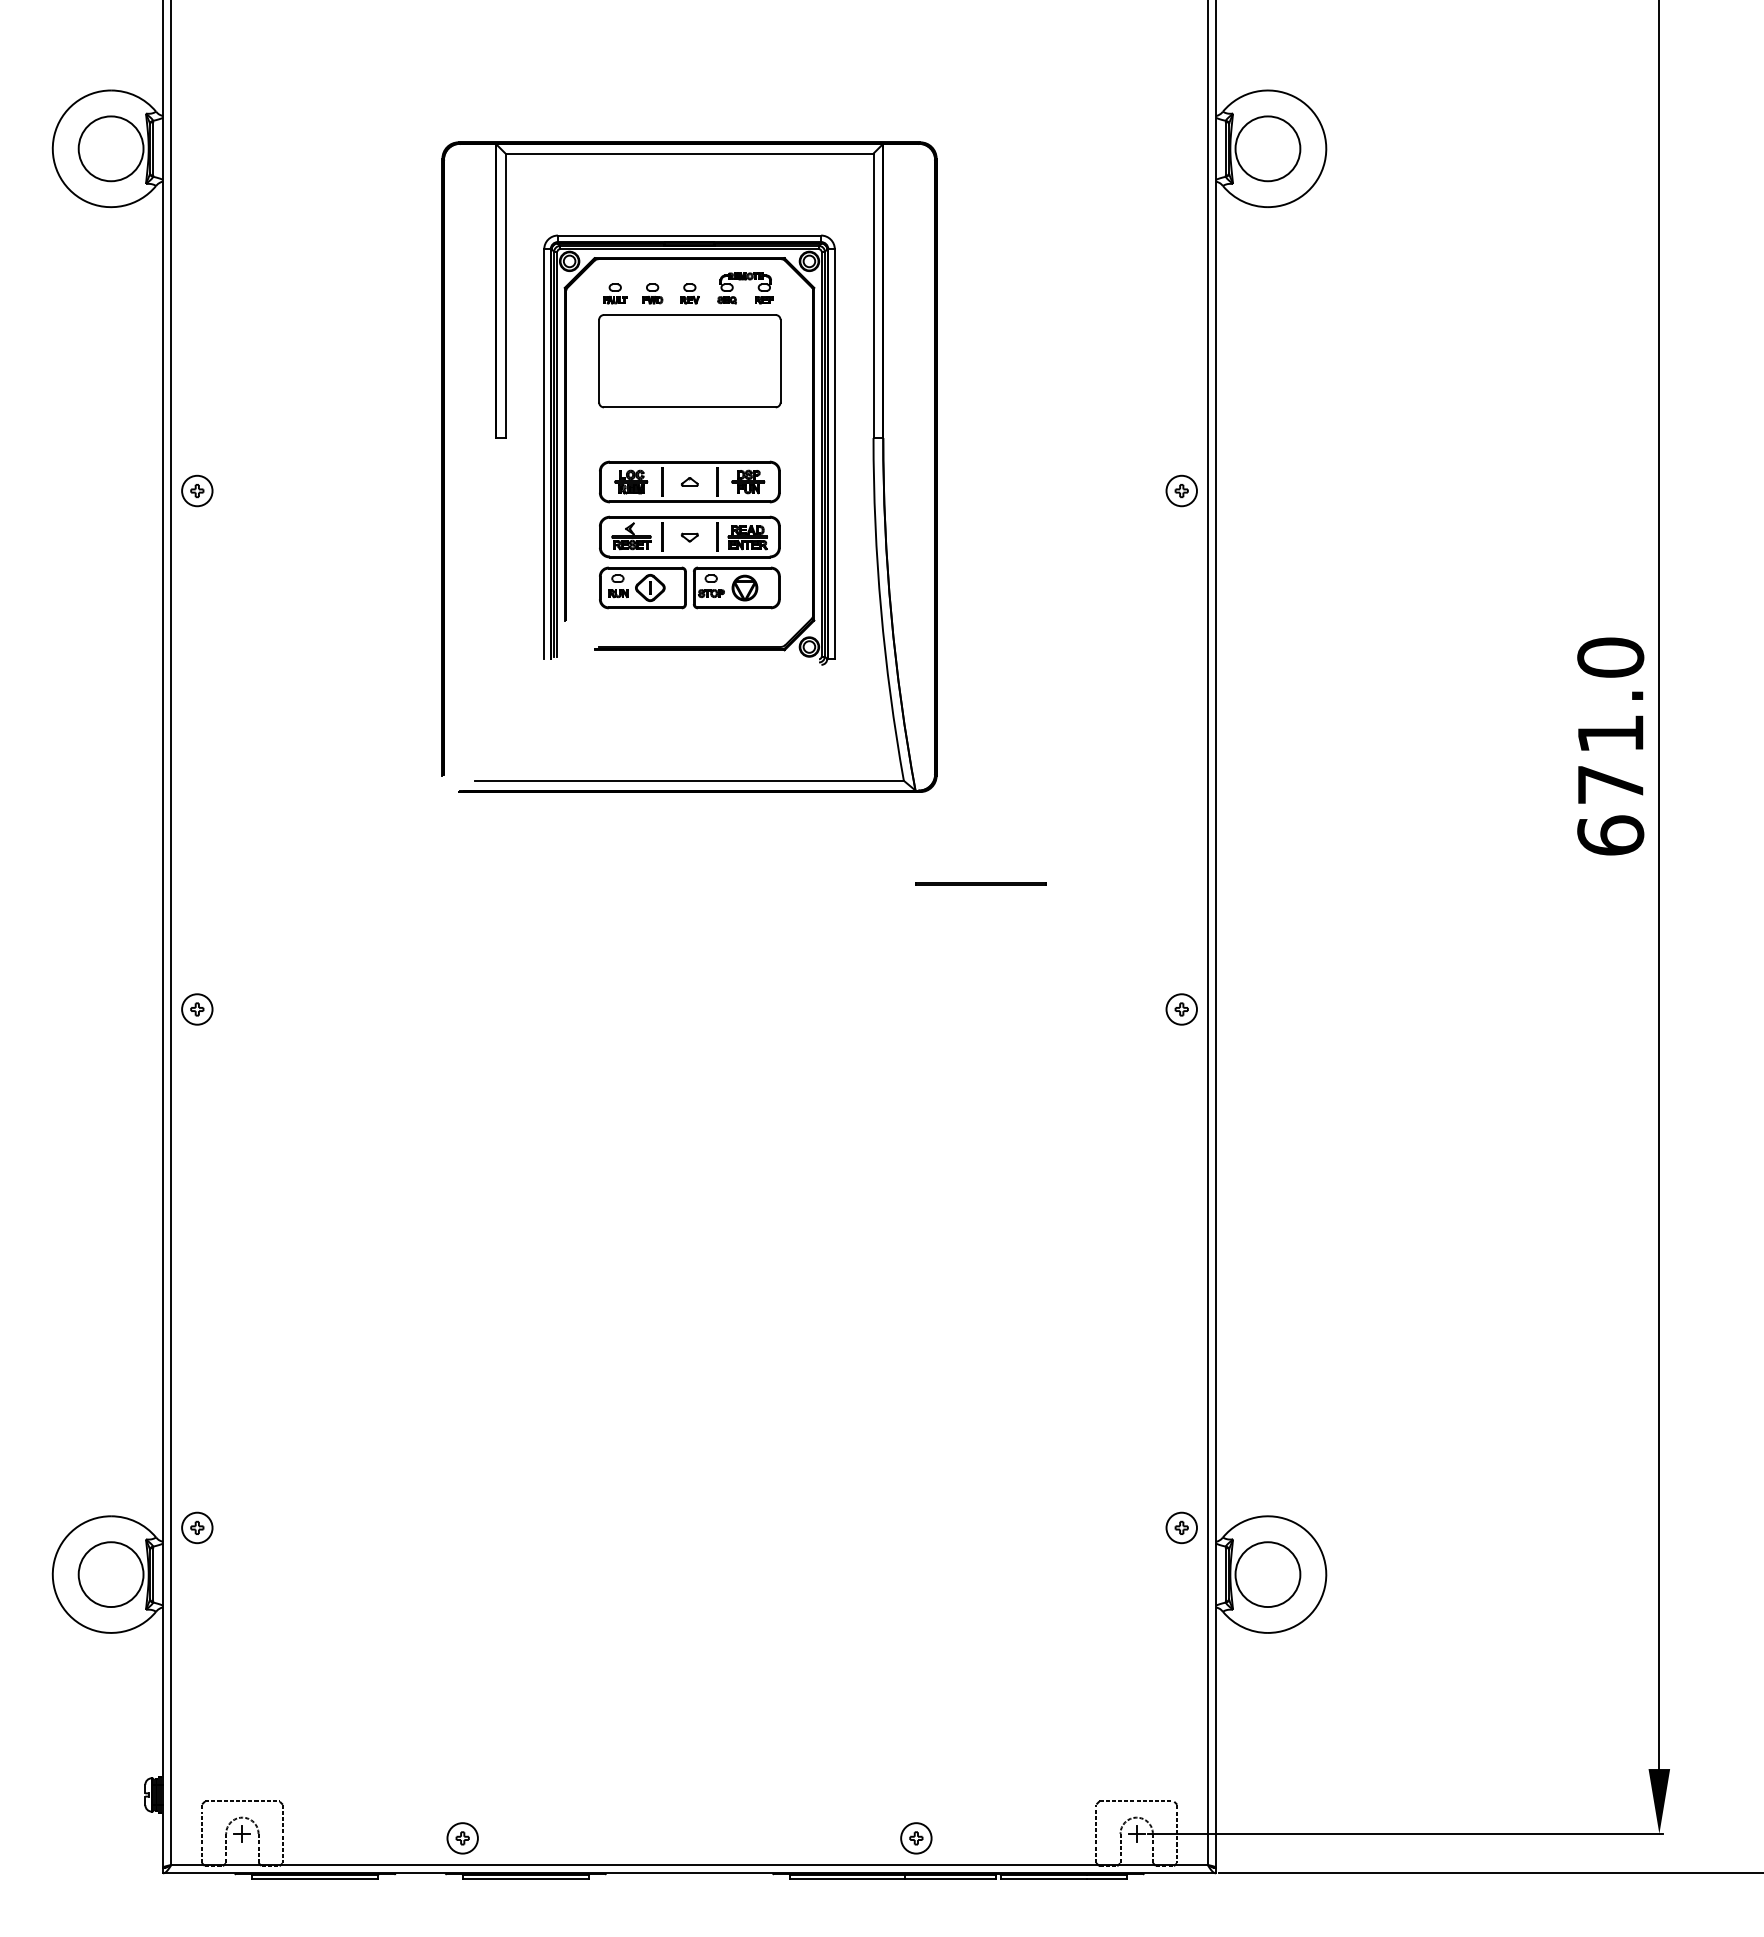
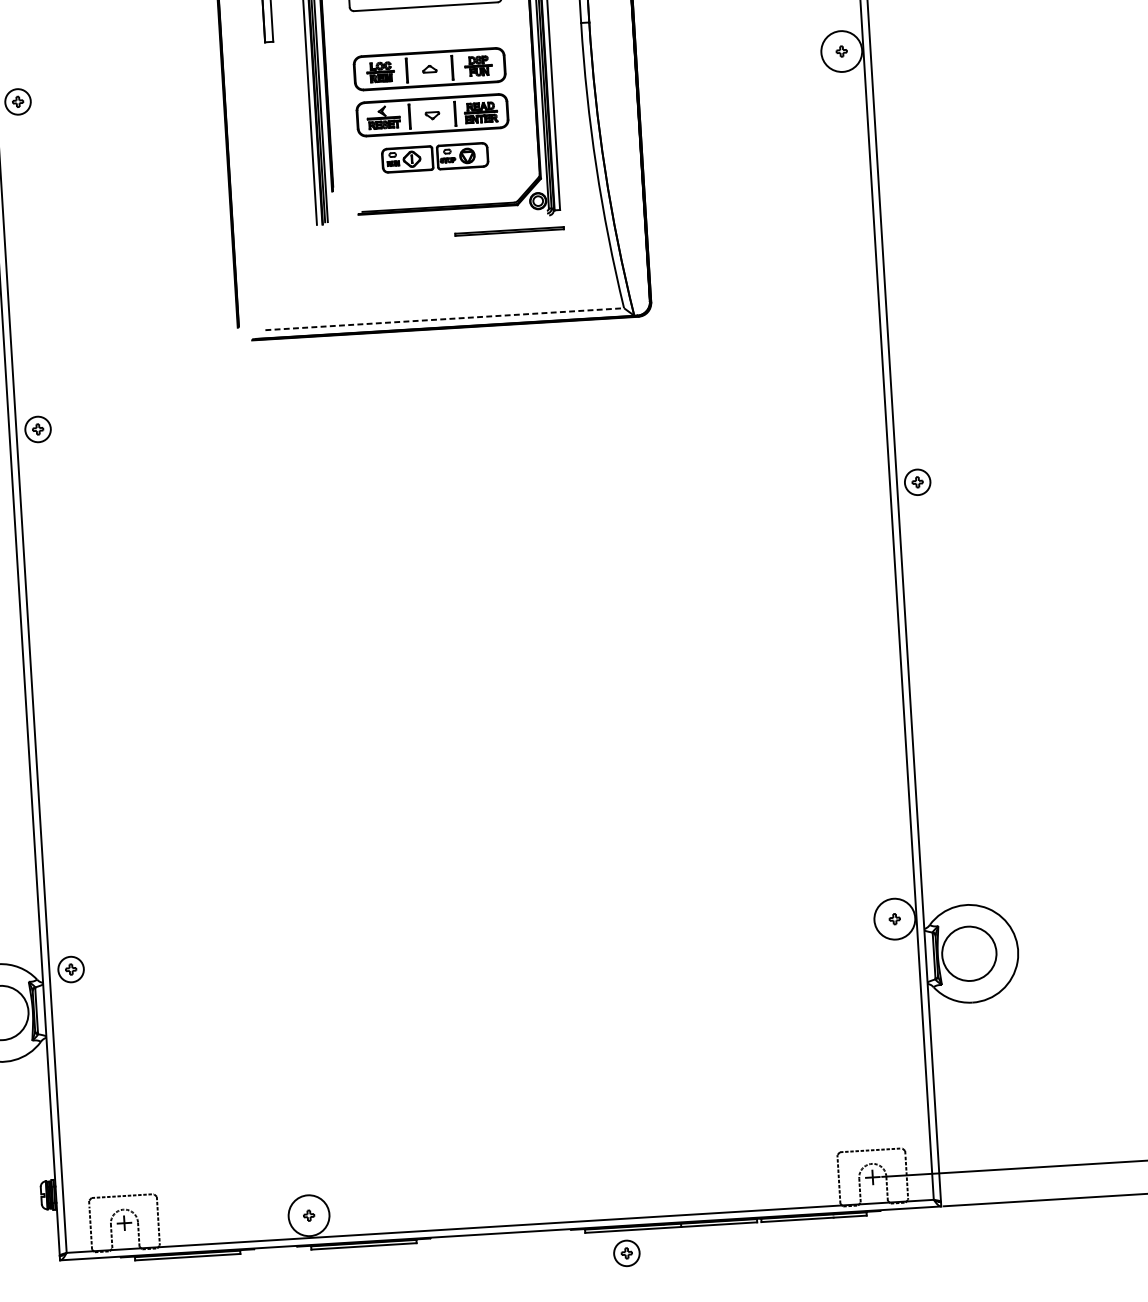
circle: (1181, 490) -> (841, 51), size x1.6
part: (689, 587) -> (434, 157), size x0.7
line: (690, 780) -> (445, 318), solid -> dashed
line: (980, 883) -> (509, 231), moved
part: (197, 1009) -> (38, 429), moved
part: (1181, 1009) -> (917, 482), moved
circle: (1181, 1527) -> (894, 918), size x1.6
circle: (462, 1838) -> (308, 1215), size x1.6
part: (916, 1838) -> (627, 1253), moved

